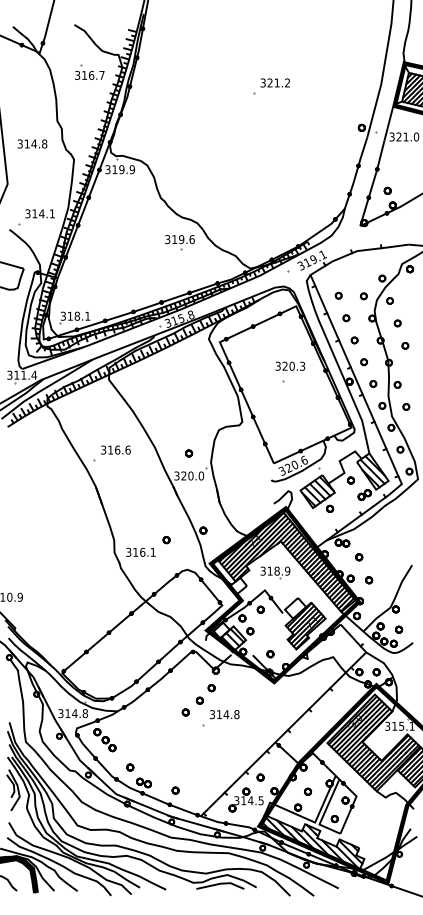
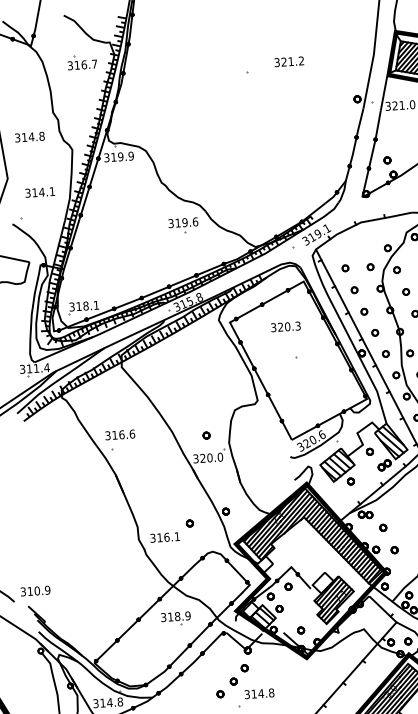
text: (274, 82) -> (288, 61), moved
text: (39, 213) -> (39, 192), moved
text: (290, 365) -> (285, 326), moved
text: (115, 449) -> (119, 434), moved
part: (275, 572) -> (176, 618), moved

